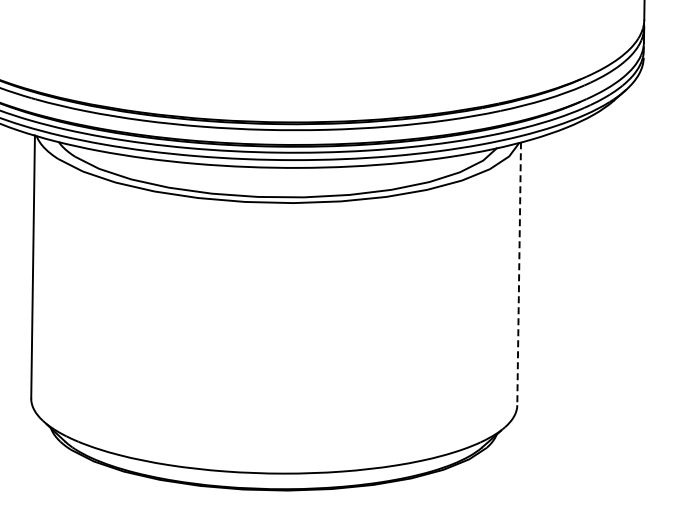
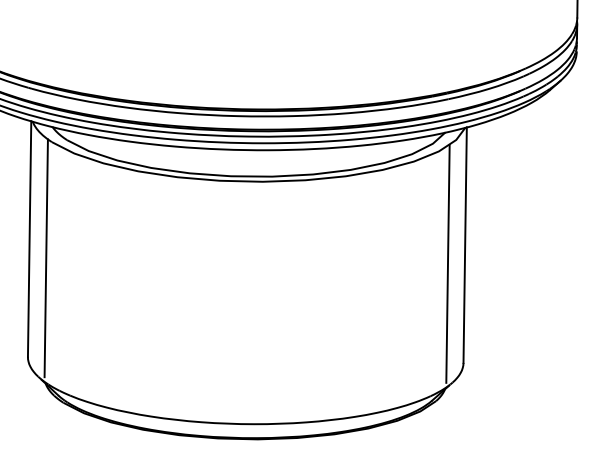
line: (519, 274) -> (465, 245), dashed -> solid
line: (51, 288) -> (46, 258), added
line: (499, 294) -> (447, 263), added

